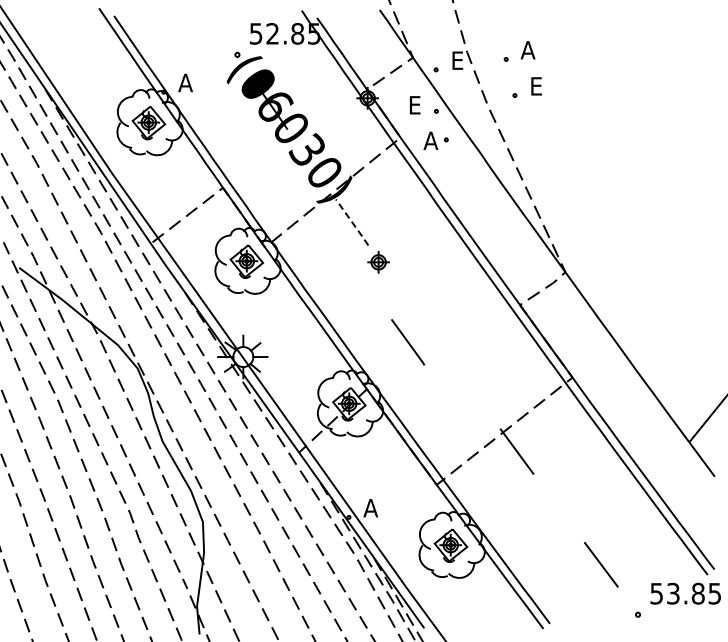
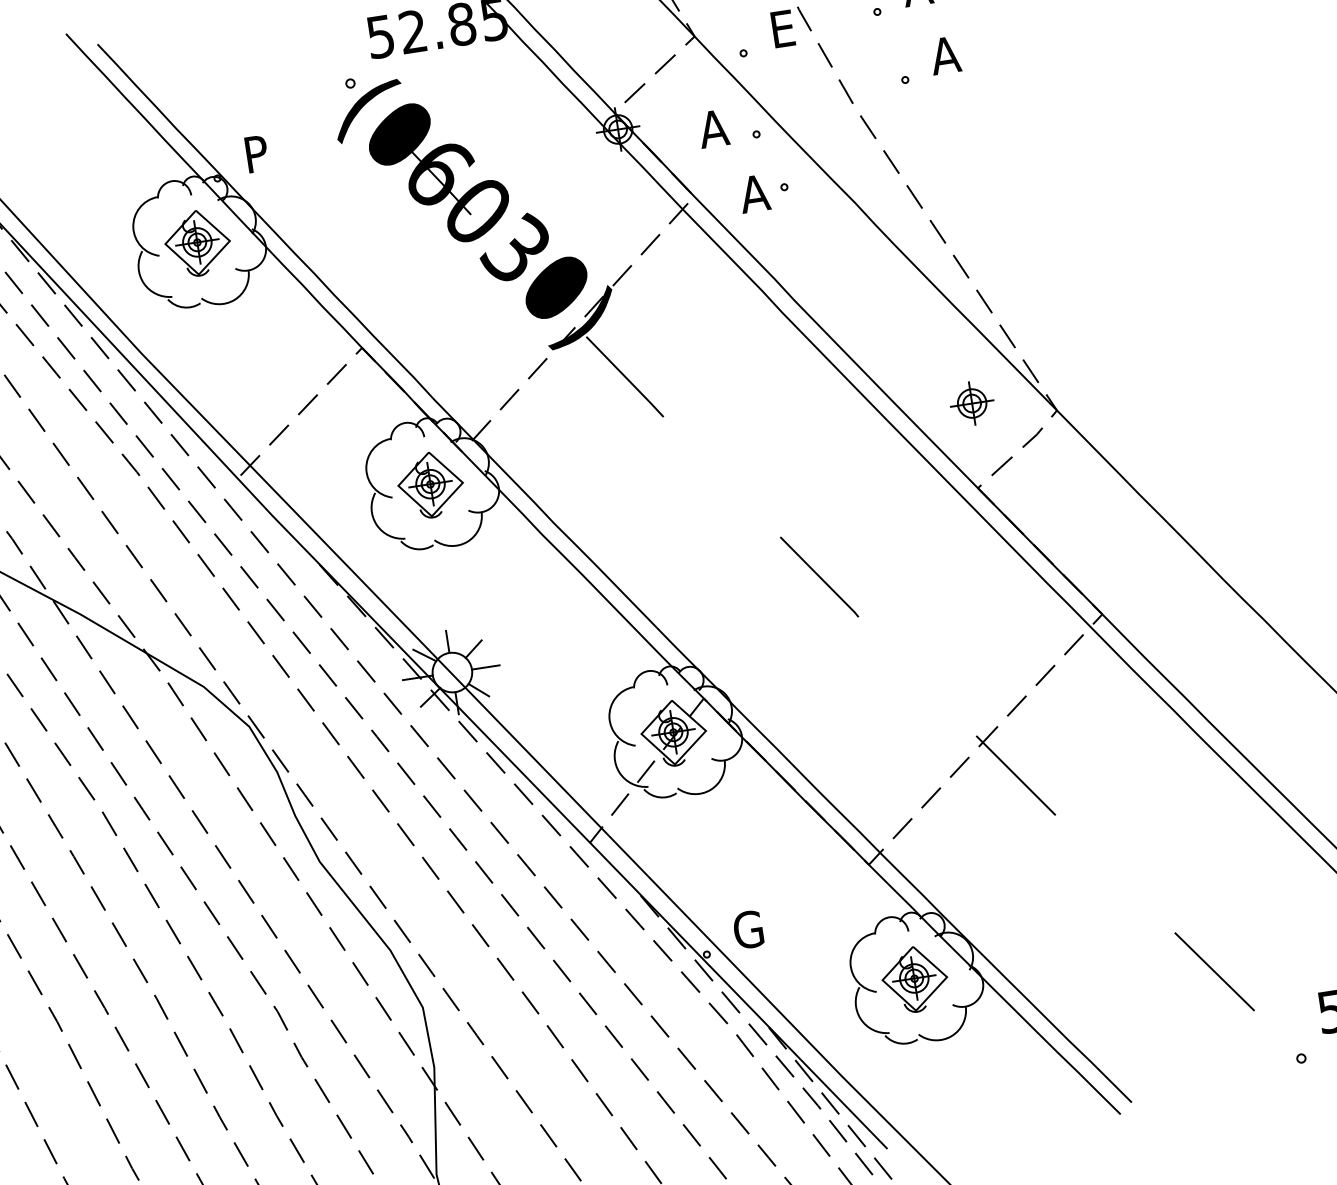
text: (185, 82) -> (257, 153), A -> P
text: (536, 86) -> (944, 55), E -> A
text: (415, 105) -> (713, 129), E -> A
line: (352, 222) -> (625, 376), dashed -> solid
part: (378, 262) -> (971, 403), moved
line: (408, 342) -> (820, 577), moved
text: (370, 507) -> (746, 928), A -> G

